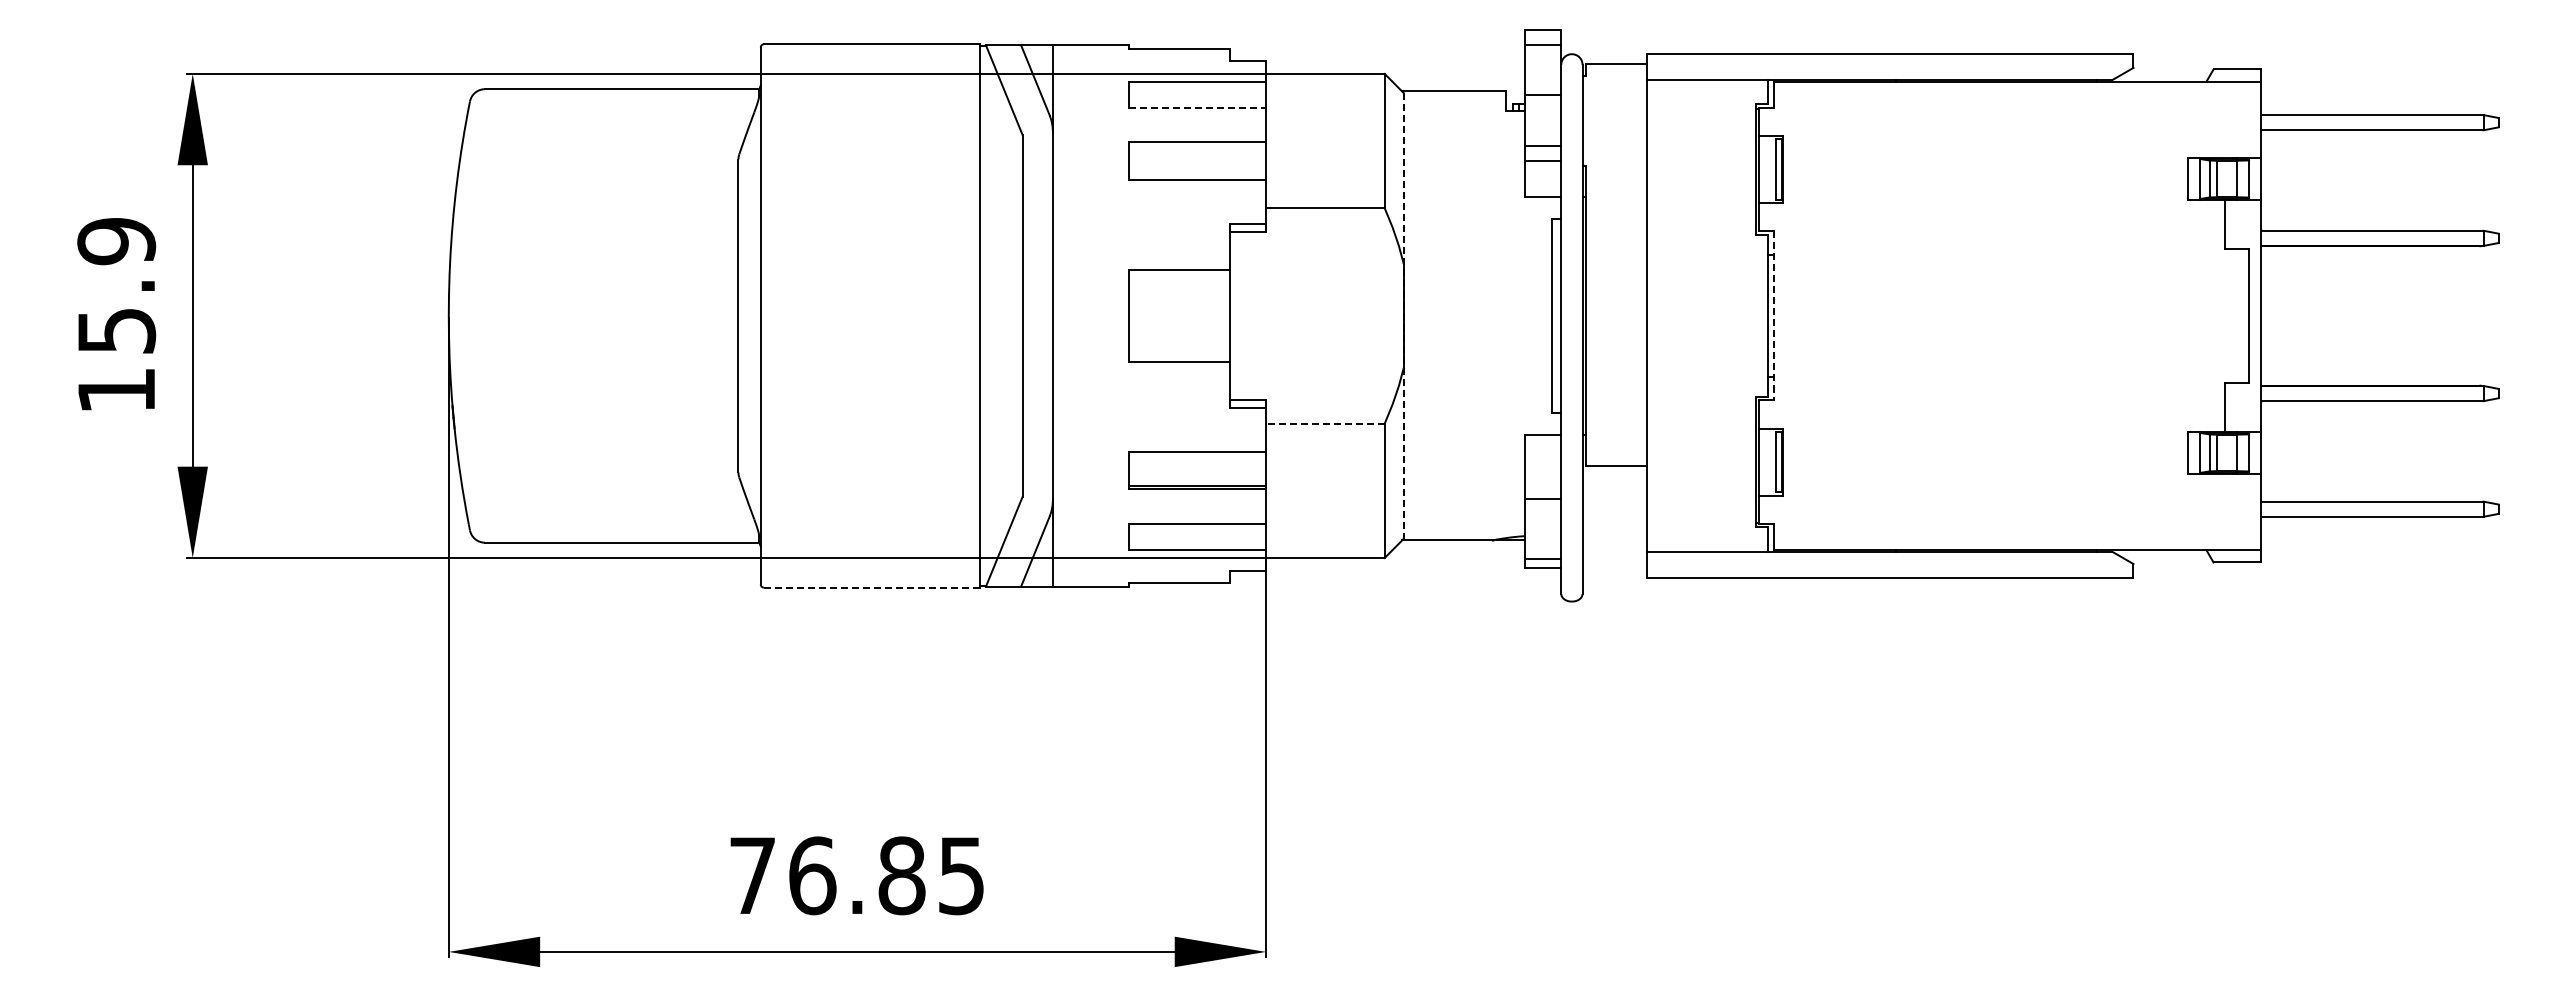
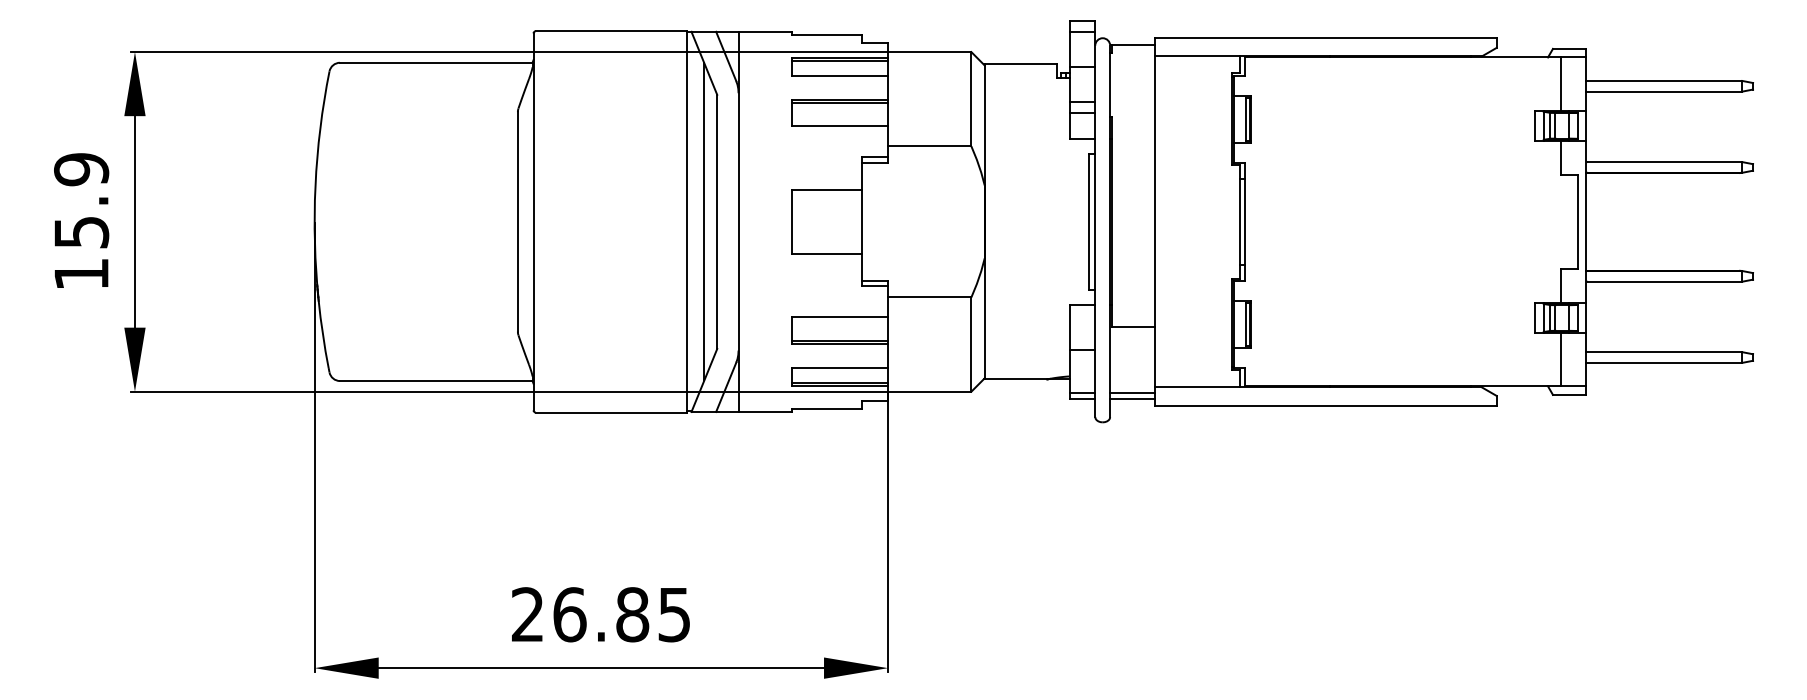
line: (1197, 86) -> (839, 60), added
line: (1198, 107) -> (840, 75), dashed -> solid
line: (2224, 119) -> (1560, 84), added
line: (1197, 145) -> (839, 102), added
line: (1004, 315) -> (704, 221), added
line: (1403, 315) -> (984, 221), dashed -> solid
line: (1774, 316) -> (1244, 222), dashed -> solid
line: (1324, 423) -> (929, 297), dashed -> solid
line: (2224, 512) -> (1560, 359), added
line: (1197, 545) -> (839, 382), added
line: (1614, 559) -> (1132, 392), added
line: (1614, 567) -> (1132, 398), added
line: (871, 587) -> (611, 412), dashed -> solid
text: (752, 874) -> (527, 613), 76.85 -> 26.85

